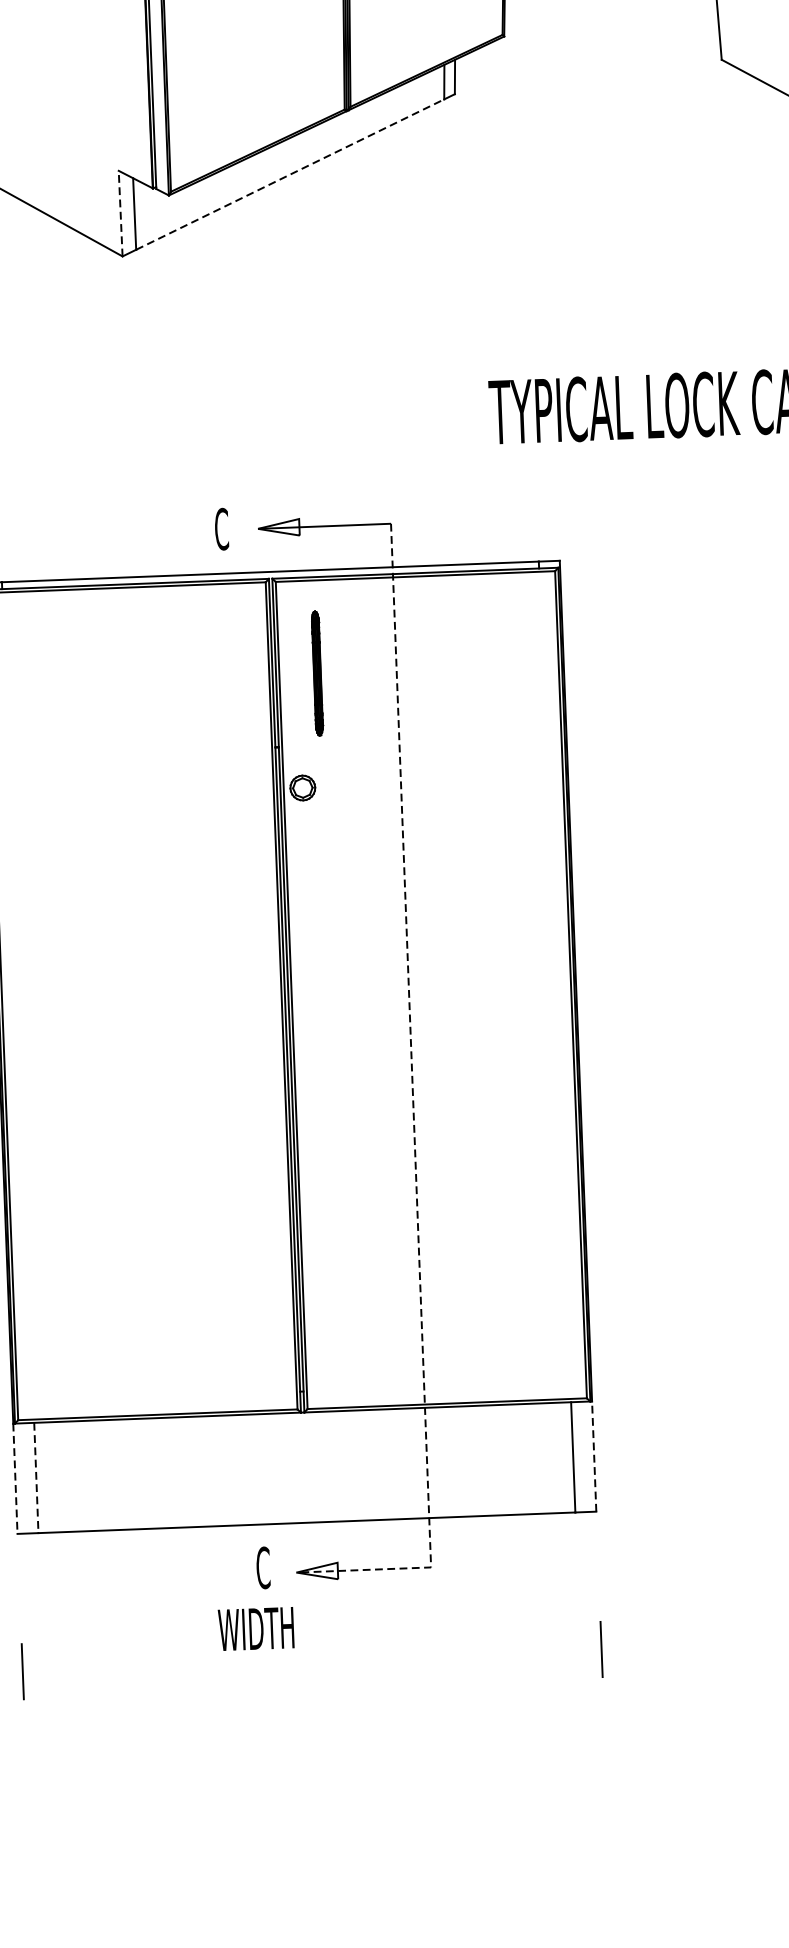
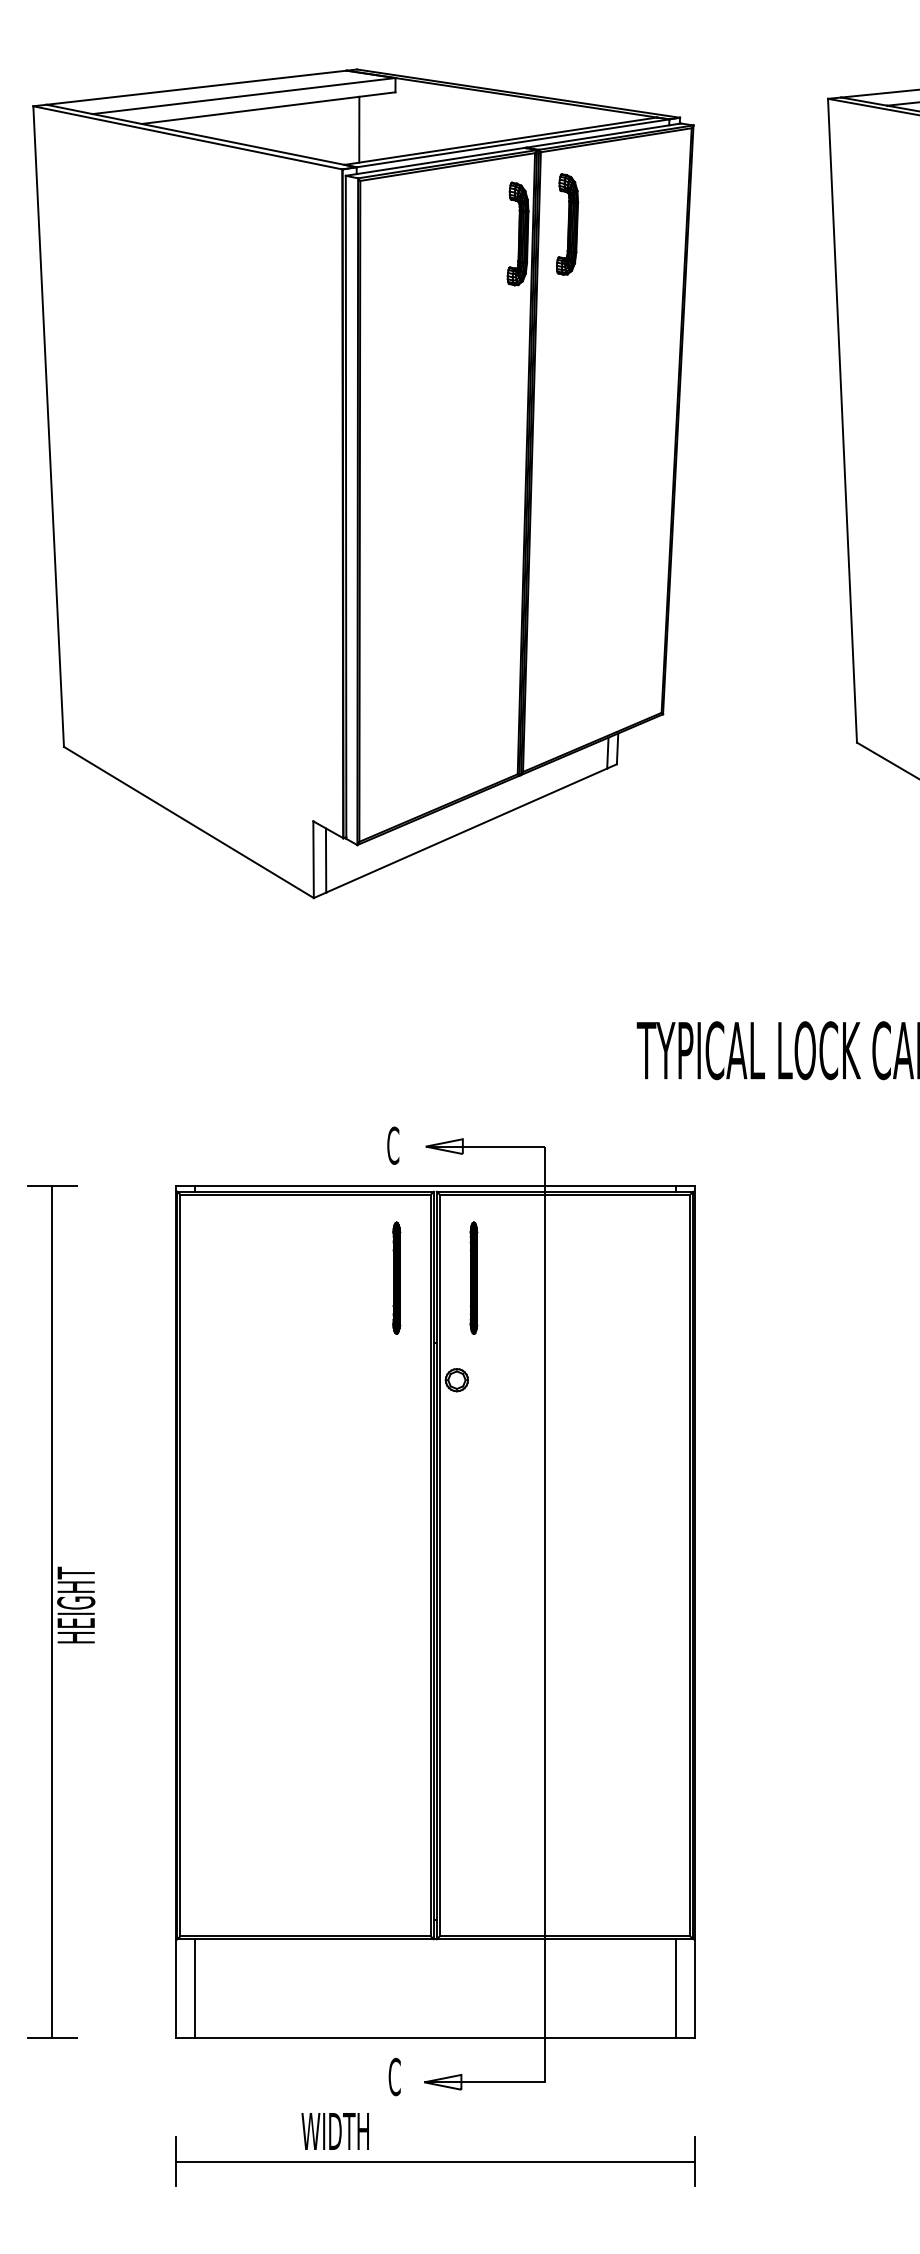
line: (289, 174) -> (466, 830), dashed -> solid
line: (120, 213) -> (313, 859), dashed -> solid
part: (231, 676) -> (396, 1277), added
line: (413, 1113) -> (544, 1675), dashed -> solid
line: (593, 1456) -> (694, 1988), dashed -> solid
line: (36, 1478) -> (194, 1989), dashed -> solid
line: (15, 1479) -> (175, 1989), dashed -> solid
text: (255, 1629) -> (334, 2131), moved
line: (311, 1660) -> (434, 2161), added

